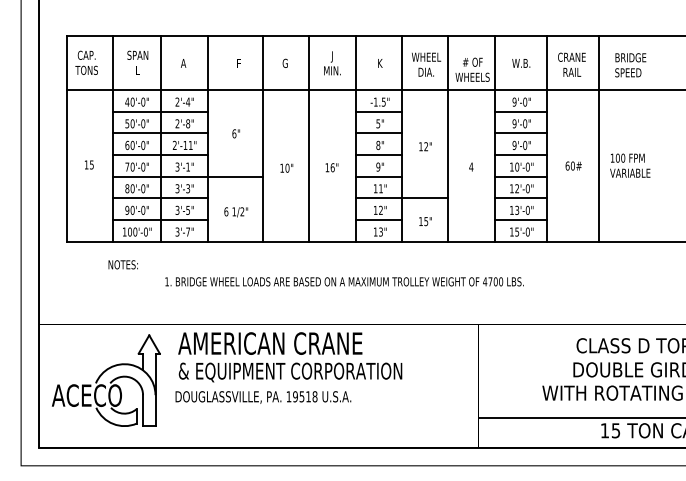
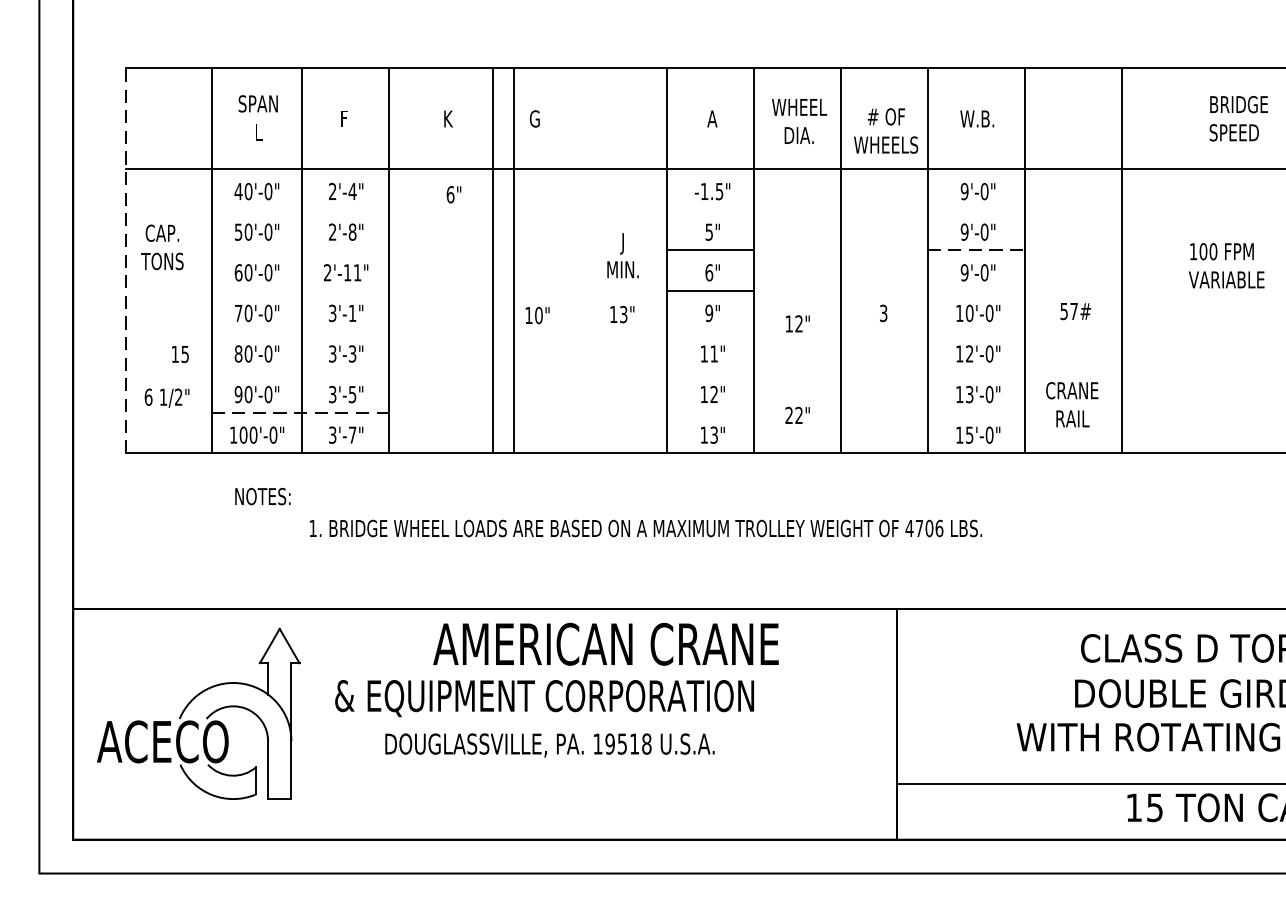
text: (86, 62) -> (162, 246), moved
text: (183, 63) -> (343, 119), A -> F
text: (239, 63) -> (448, 119), F -> K
text: (332, 63) -> (623, 255), moved
text: (379, 63) -> (711, 119), K -> A
text: (571, 64) -> (1071, 404), moved
text: (630, 65) -> (1238, 119), moved
line: (159, 111) -> (298, 209), removed
line: (378, 111) -> (709, 209), removed
line: (520, 111) -> (975, 209), removed
line: (159, 133) -> (298, 250), removed
text: (235, 133) -> (452, 194), moved
line: (520, 133) -> (975, 250), solid -> dashed
line: (67, 138) -> (126, 259), solid -> dashed
line: (309, 138) -> (514, 259), moved
text: (378, 145) -> (709, 272), 8" -> 6"
text: (425, 146) -> (797, 323), moved
line: (159, 155) -> (298, 291), removed
line: (520, 155) -> (975, 291), removed
text: (89, 164) -> (180, 353), moved
text: (569, 165) -> (1067, 310), 60# -> 57#
text: (630, 165) -> (1227, 265), moved
text: (471, 166) -> (883, 312), 4 -> 3
text: (332, 167) -> (623, 314), 16" -> 13"
line: (187, 176) -> (351, 330), removed
line: (378, 176) -> (709, 330), removed
line: (520, 176) -> (975, 330), removed
line: (159, 198) -> (298, 372), removed
line: (401, 198) -> (752, 372), removed
line: (520, 198) -> (975, 372), removed
text: (236, 212) -> (167, 398), moved
line: (160, 220) -> (300, 413), solid -> dashed
line: (378, 220) -> (709, 413), removed
line: (520, 220) -> (975, 413), removed
text: (423, 221) -> (793, 415), 15" -> 22"
text: (122, 264) -> (261, 496), moved
text: (501, 281) -> (940, 527), 4700 -> 4706
text: (270, 343) -> (606, 644), moved
text: (263, 397) -> (550, 745), moved

